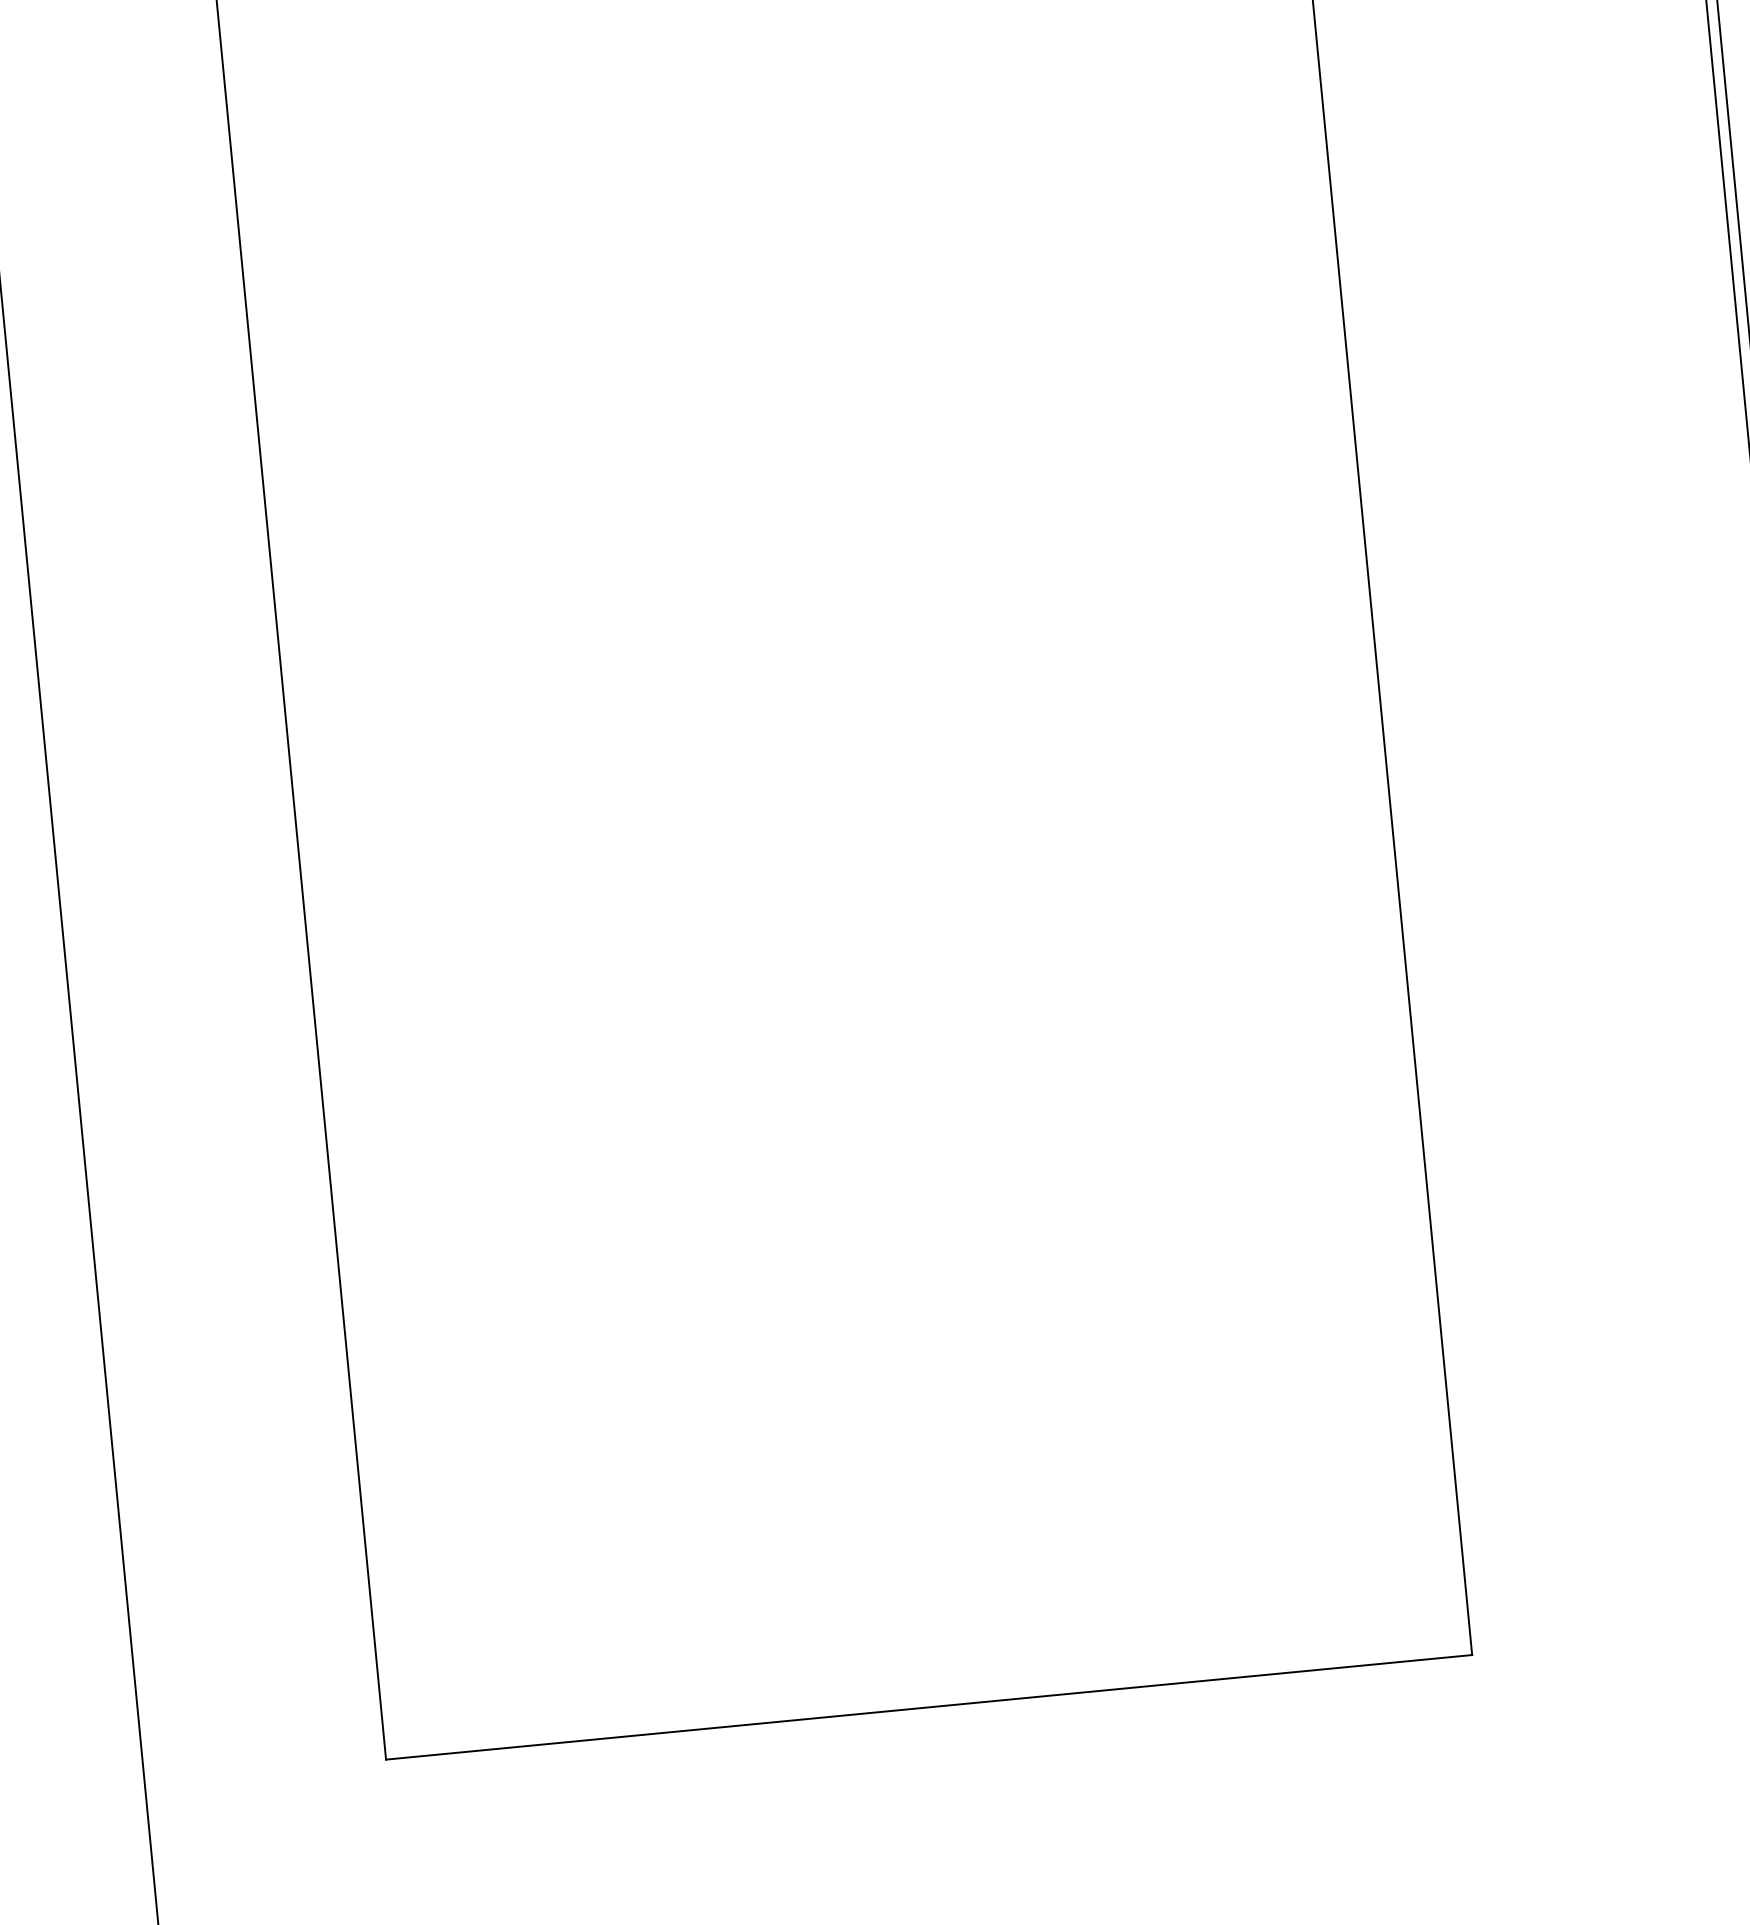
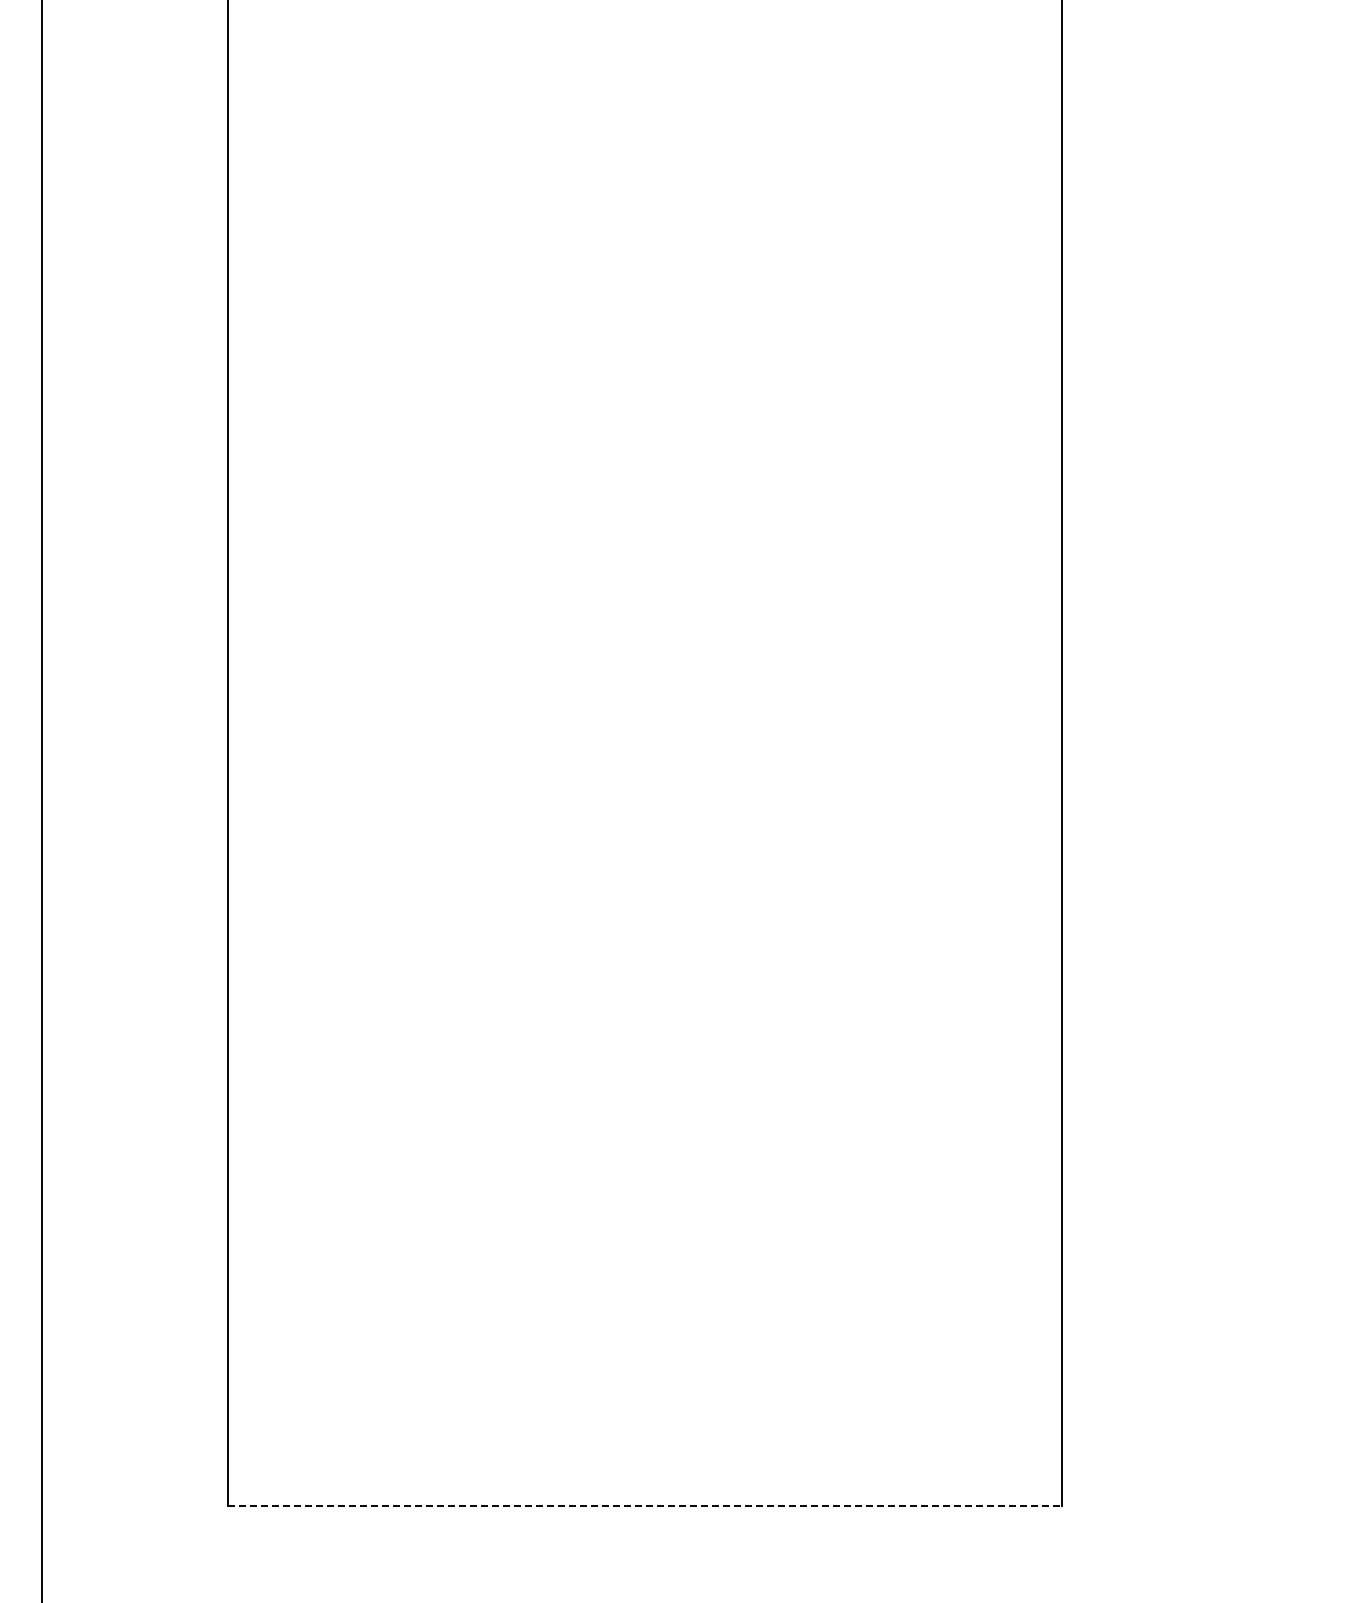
line: (929, 1706) -> (645, 1505), solid -> dashed

